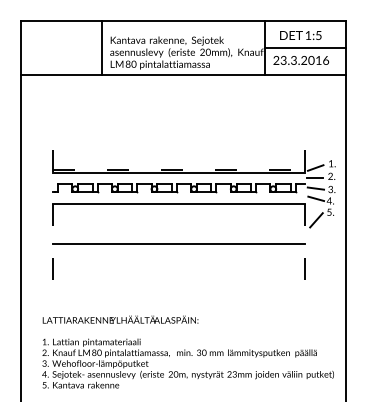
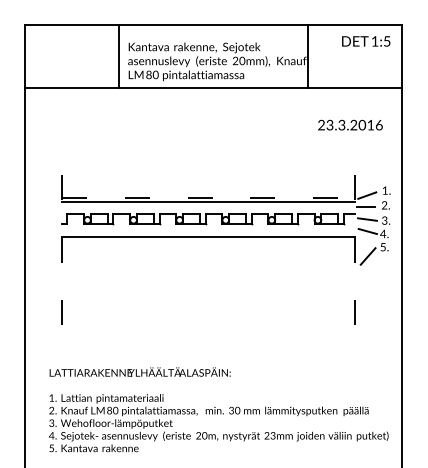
text: (300, 35) -> (365, 41), moved
line: (304, 48) -> (354, 56), removed
text: (301, 60) -> (350, 125), moved
line: (179, 243) -> (208, 283), removed

